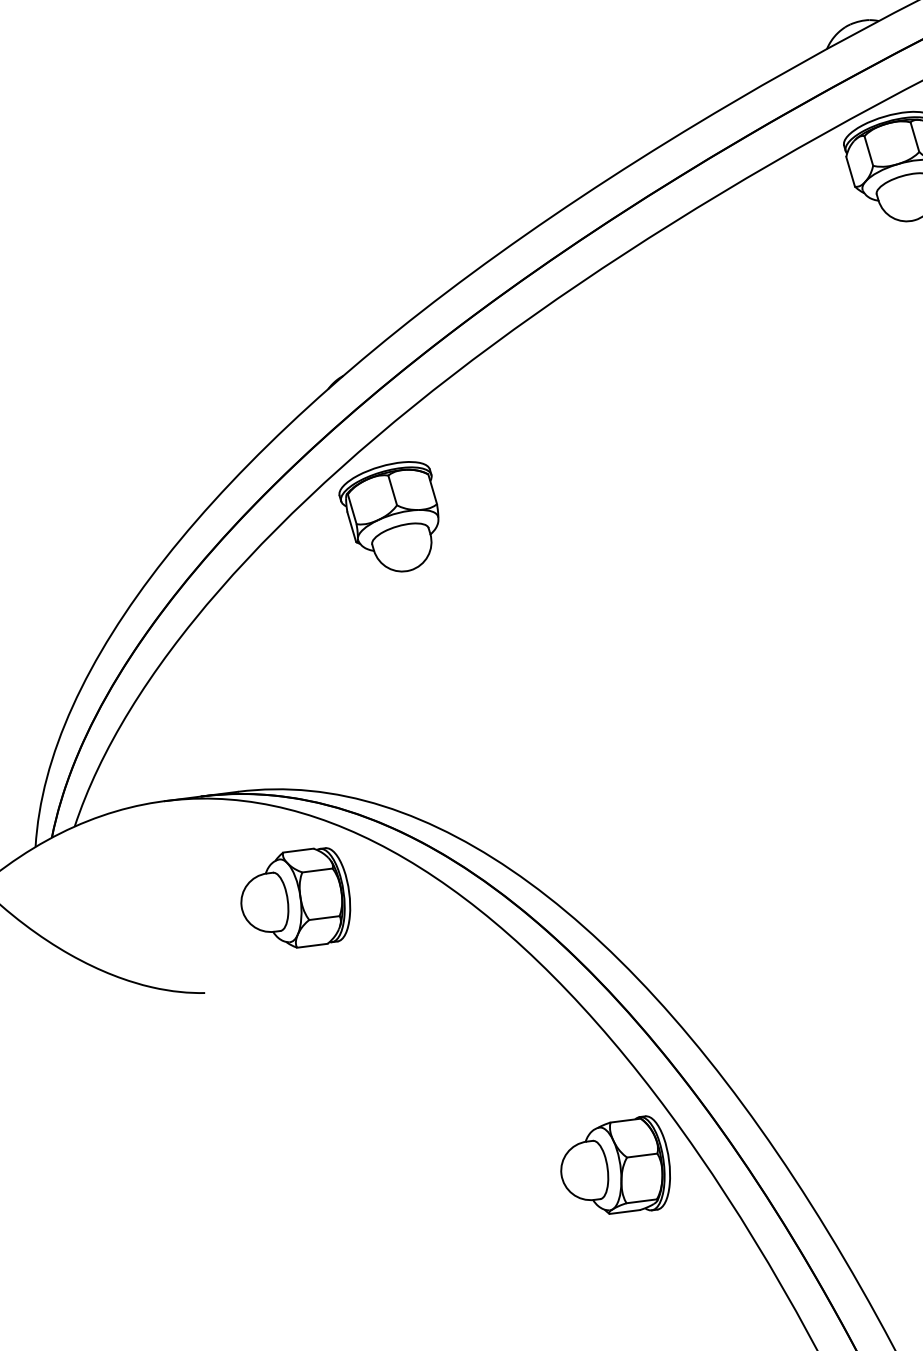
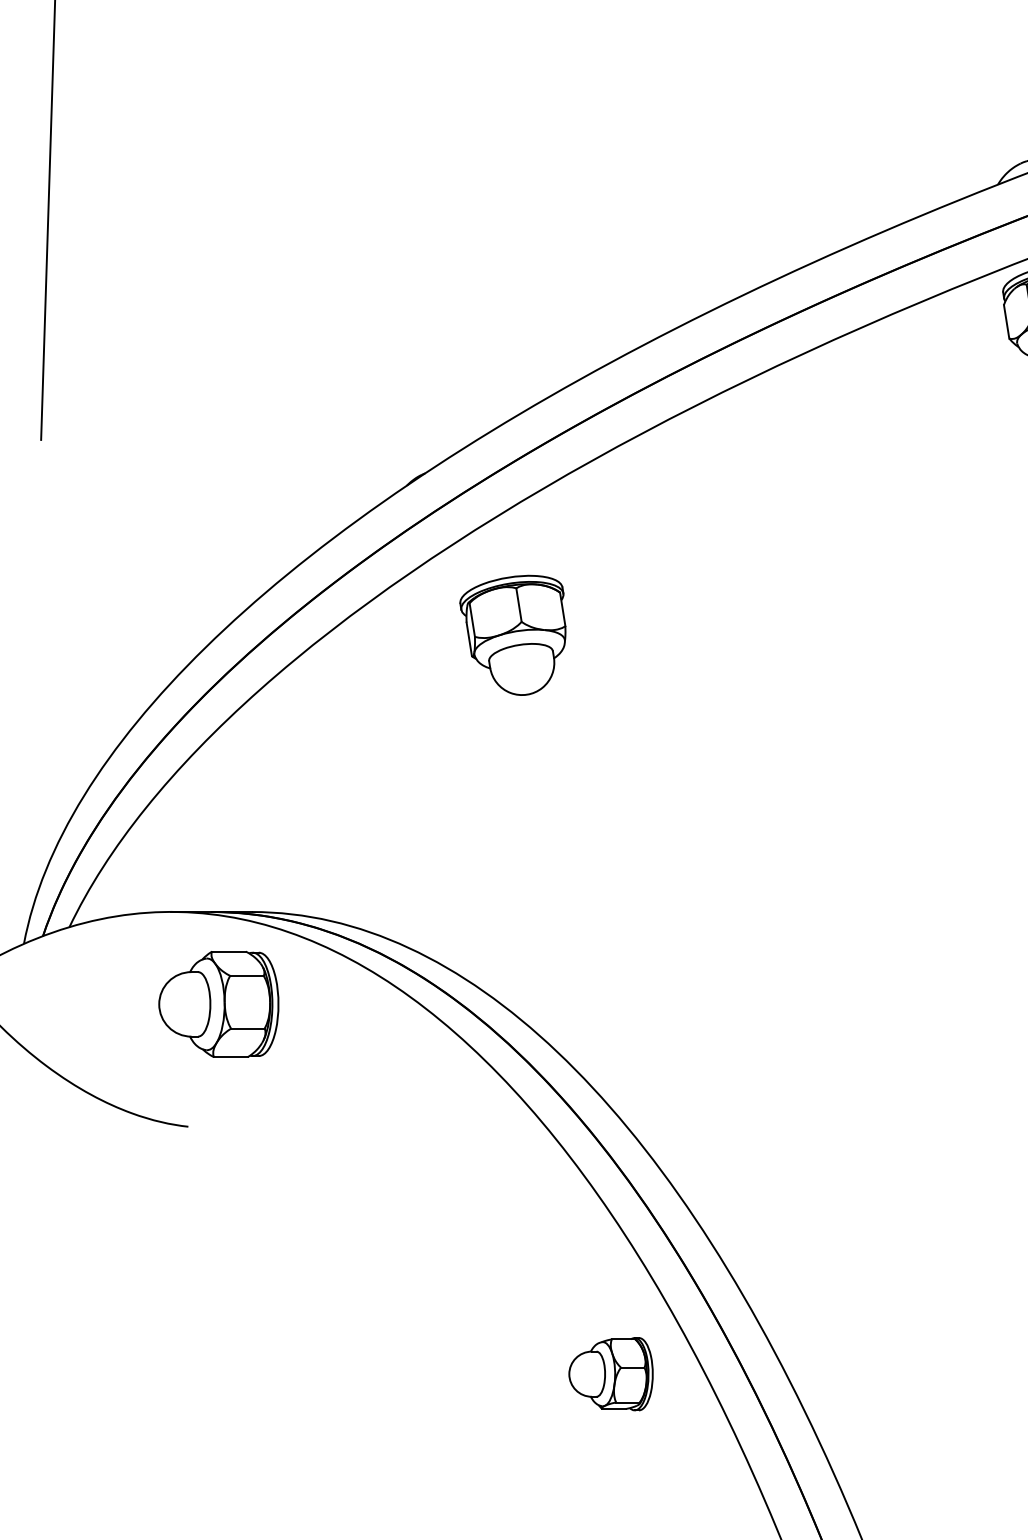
part: (390, 517) -> (512, 634), moved
part: (295, 899) -> (218, 1004), moved
part: (614, 1166) -> (610, 1373), size x0.7

